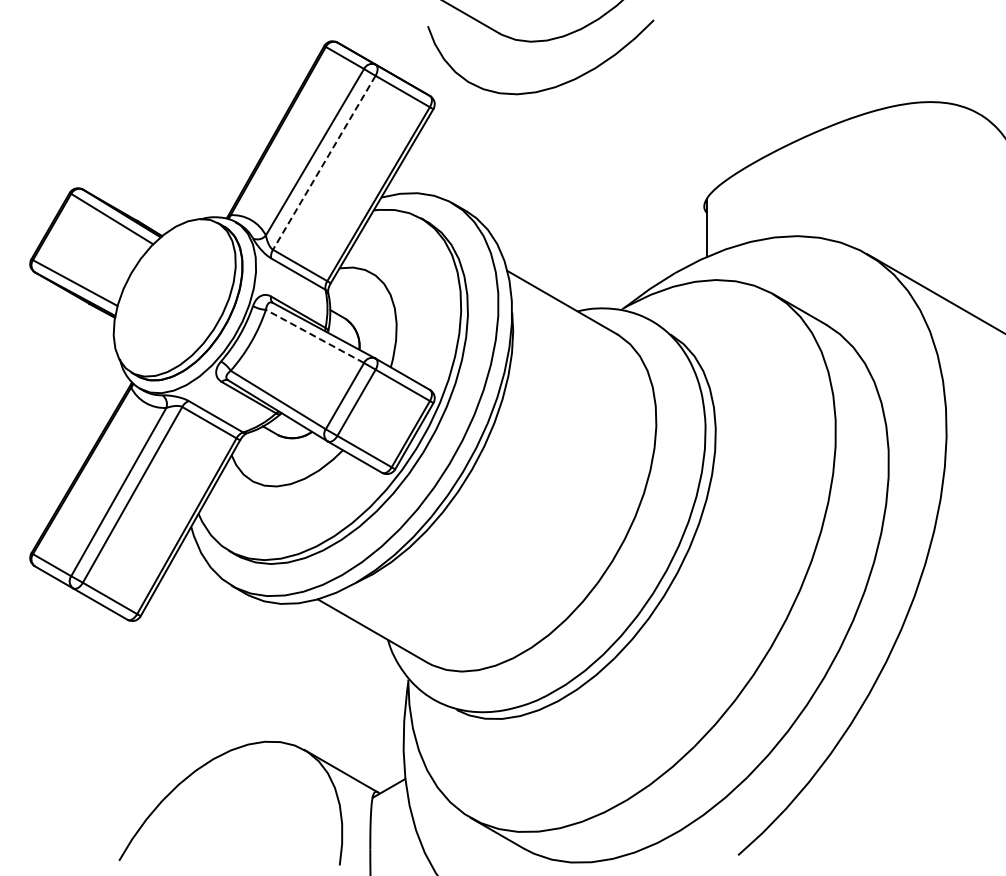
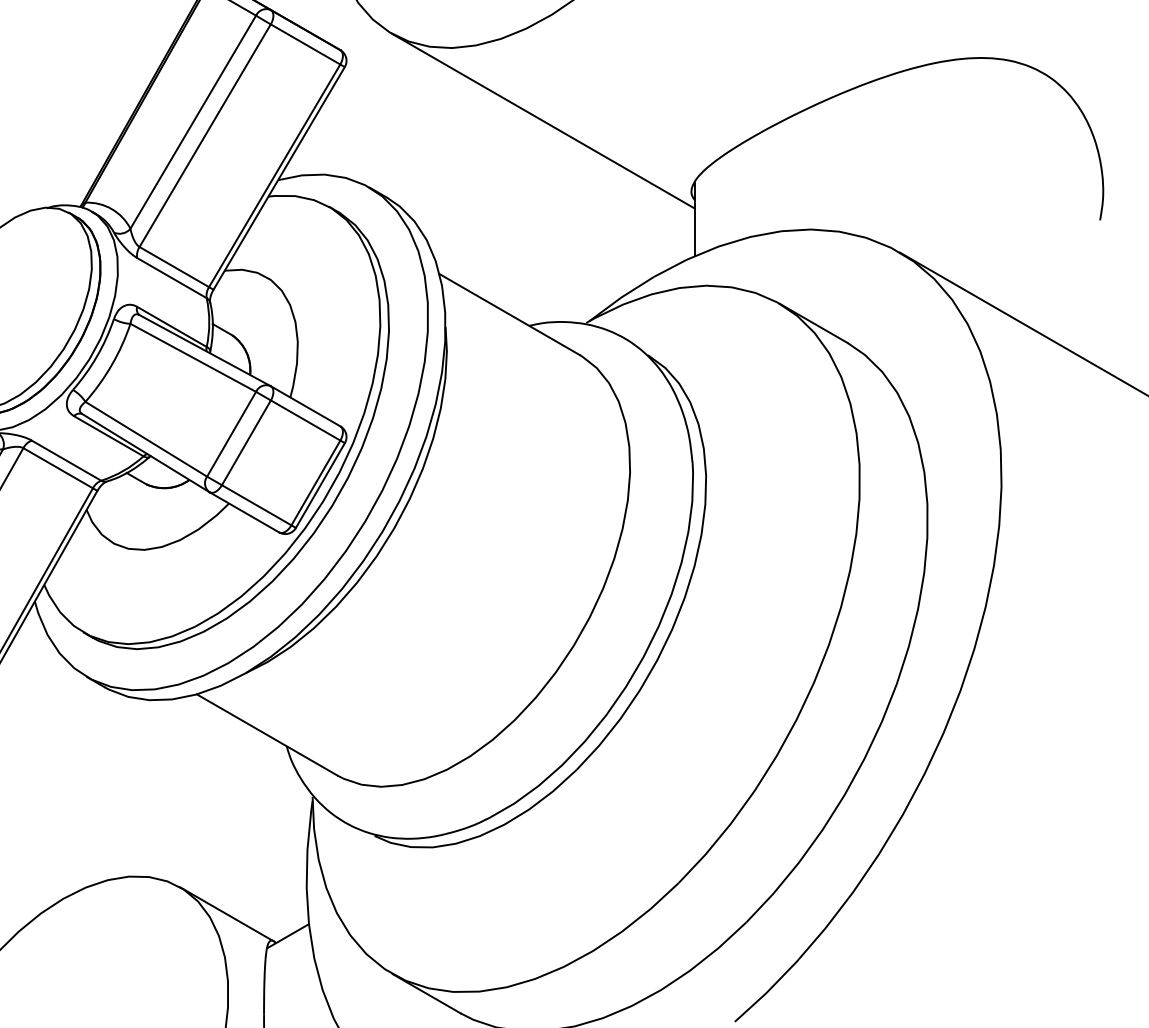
line: (588, 151) -> (543, 121), added
line: (324, 162) -> (205, 135), dashed -> solid
line: (315, 336) -> (193, 357), dashed -> solid

